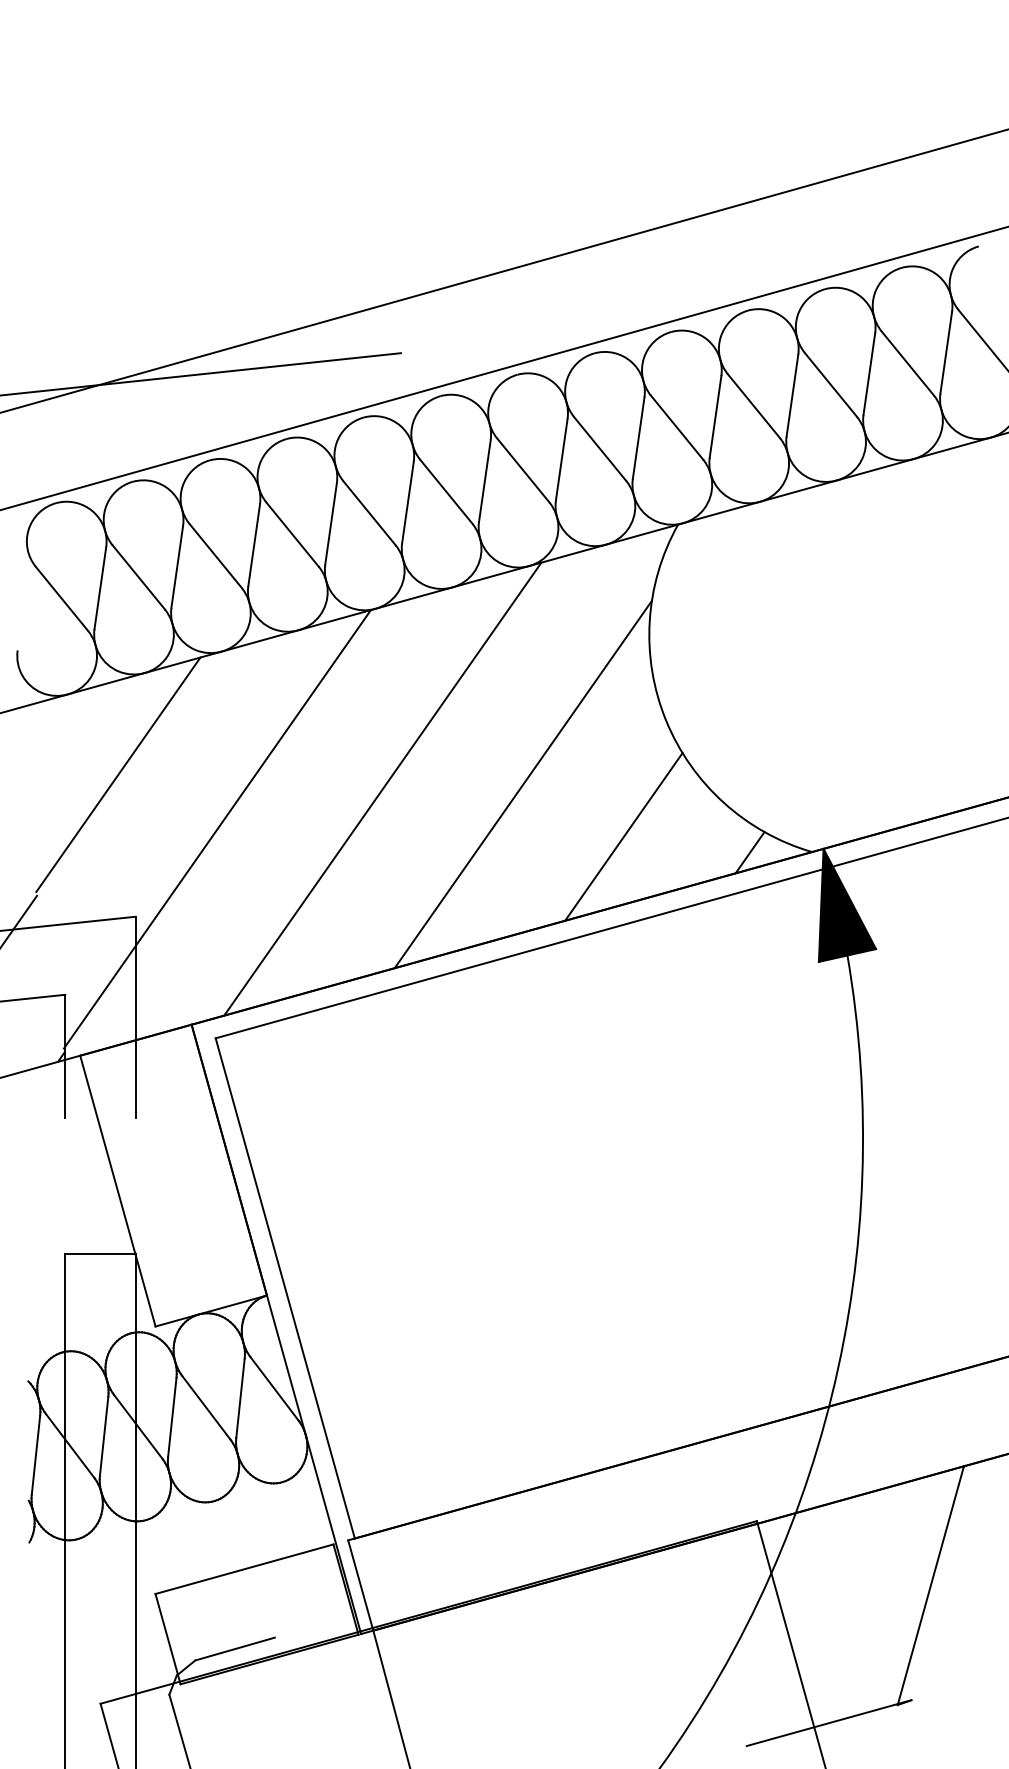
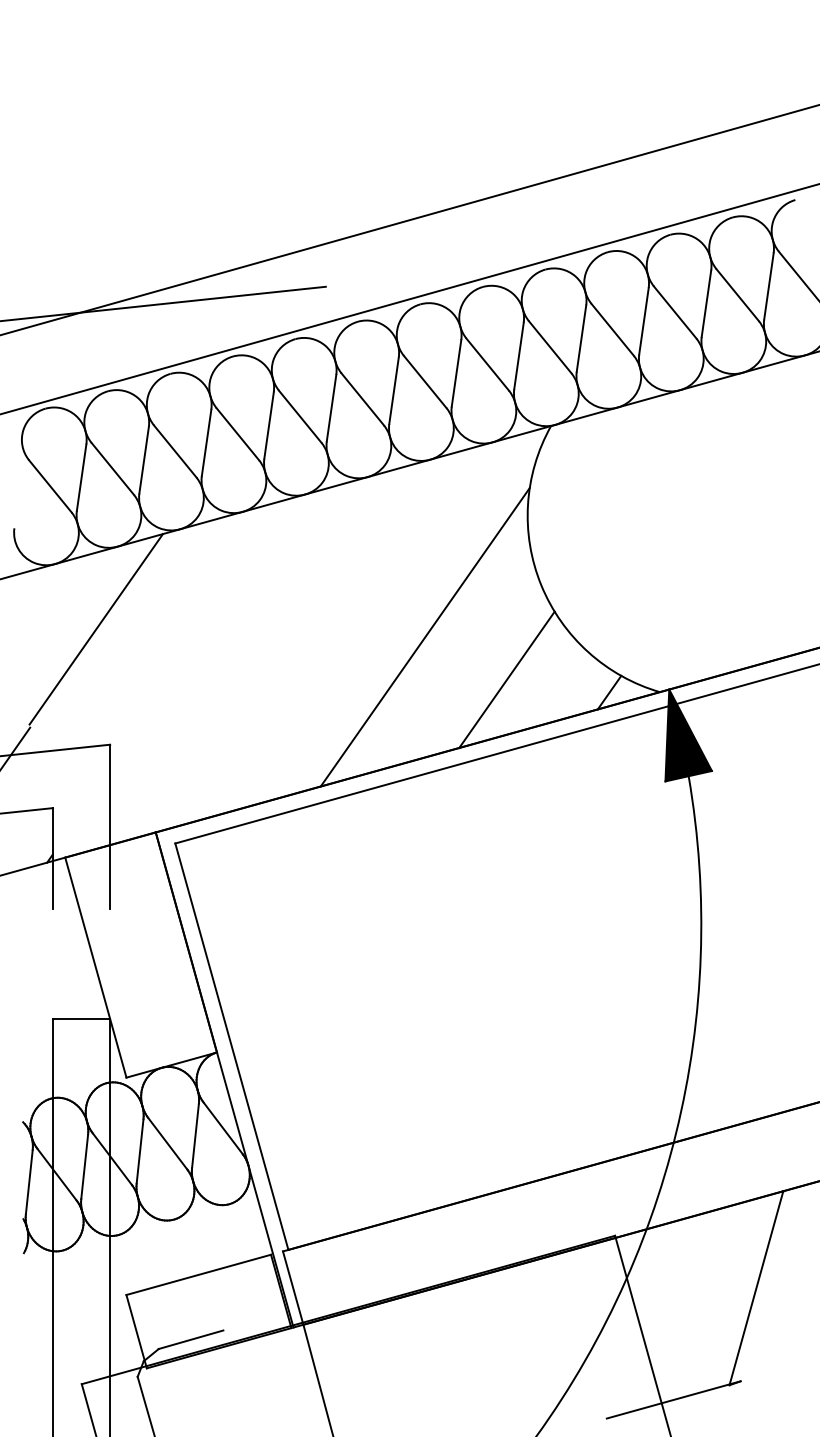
line: (382, 789) -> (310, 641), removed
line: (217, 829) -> (176, 673), removed

